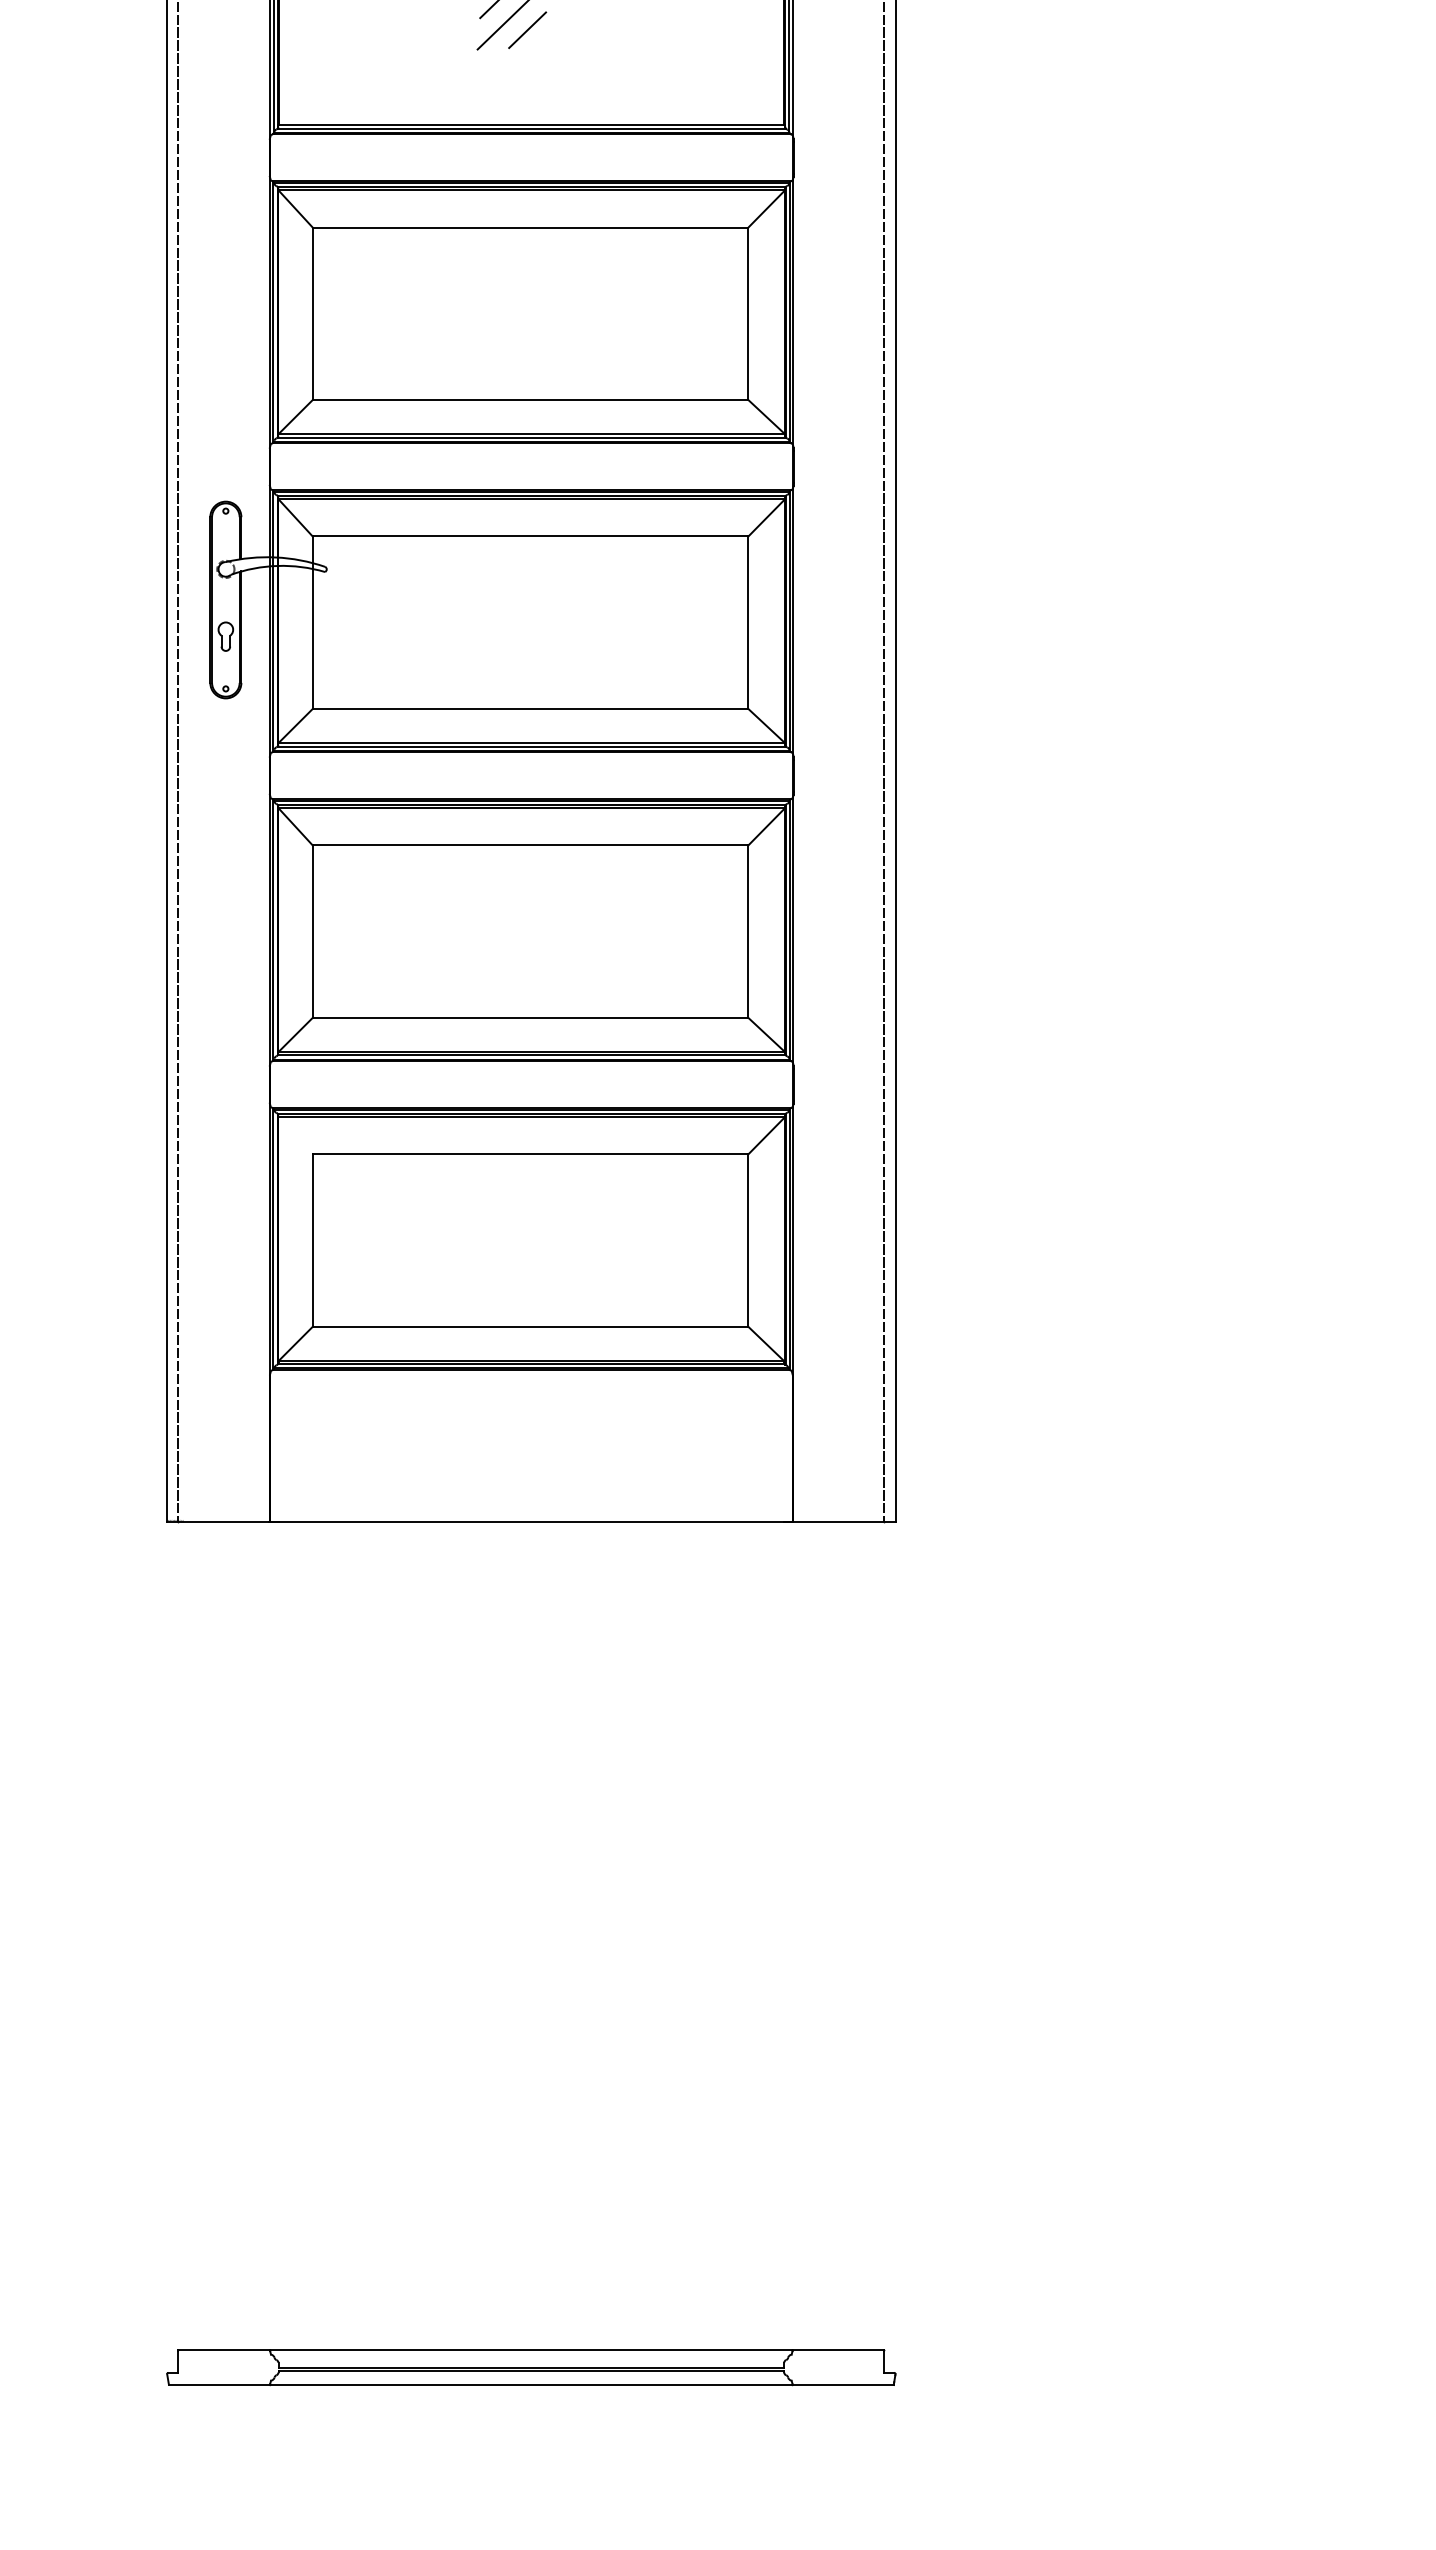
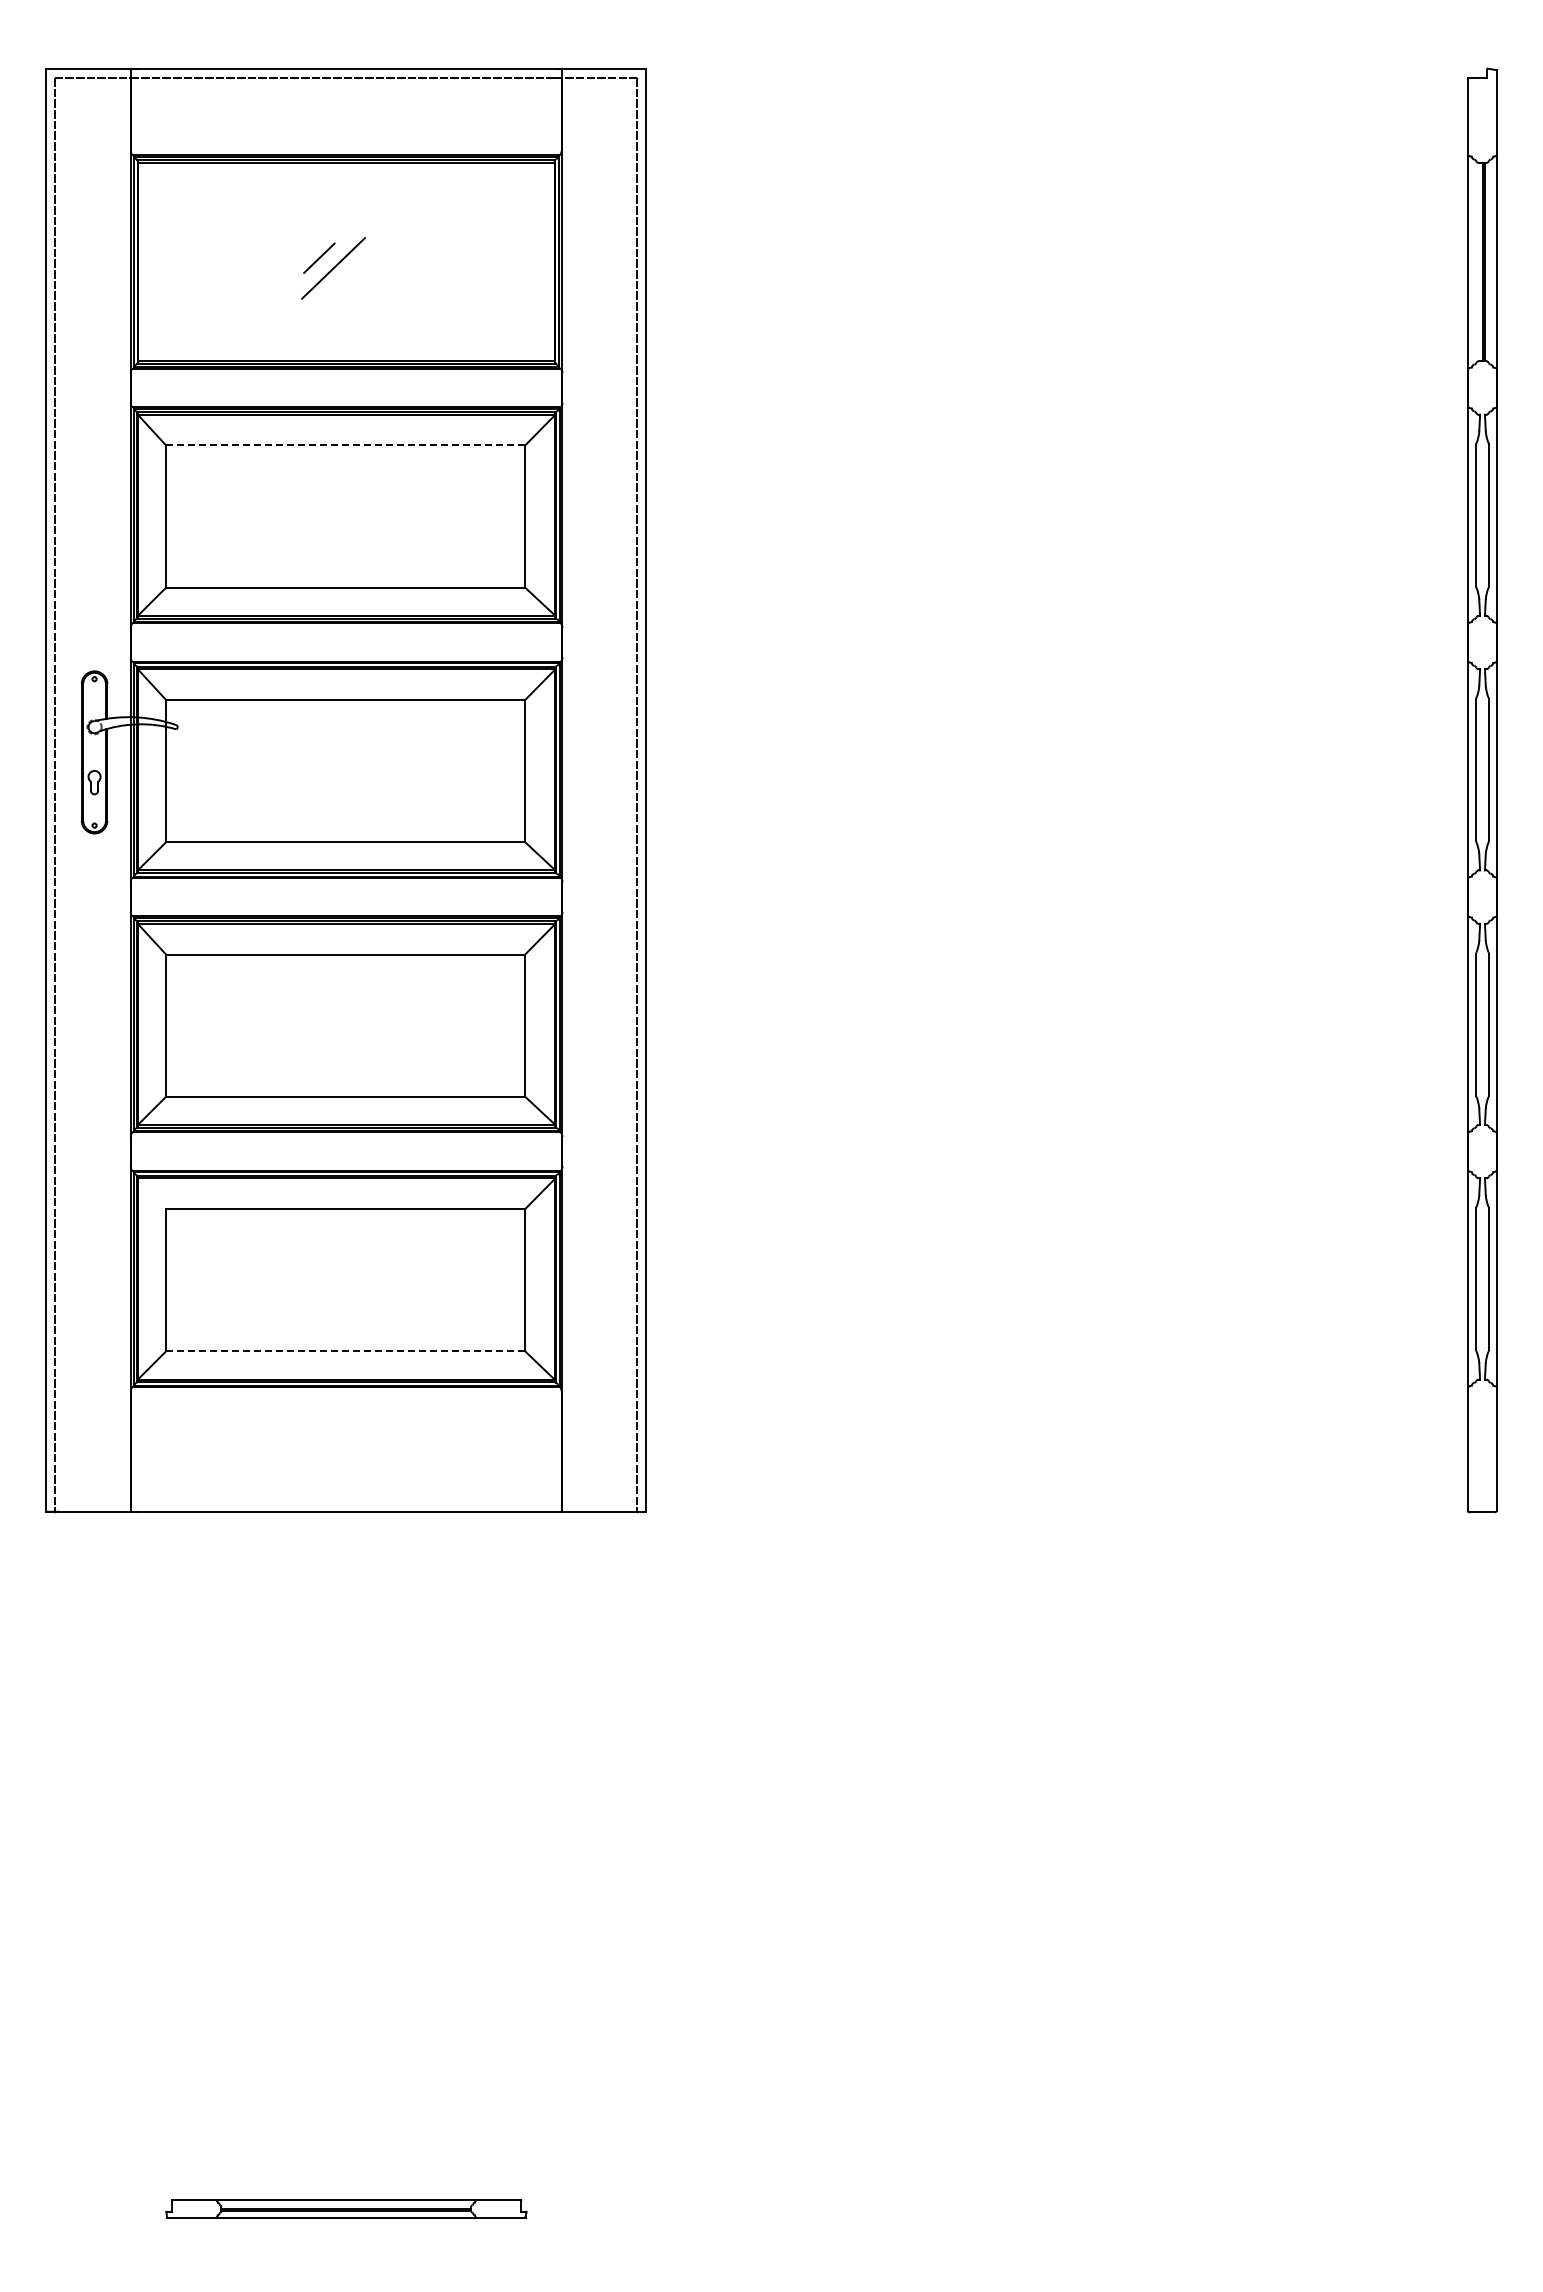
line: (527, 29) -> (343, 282), removed
line: (530, 227) -> (345, 445), solid -> dashed
line: (530, 1327) -> (345, 1351), solid -> dashed
part: (531, 2367) -> (346, 2208), size x0.6

